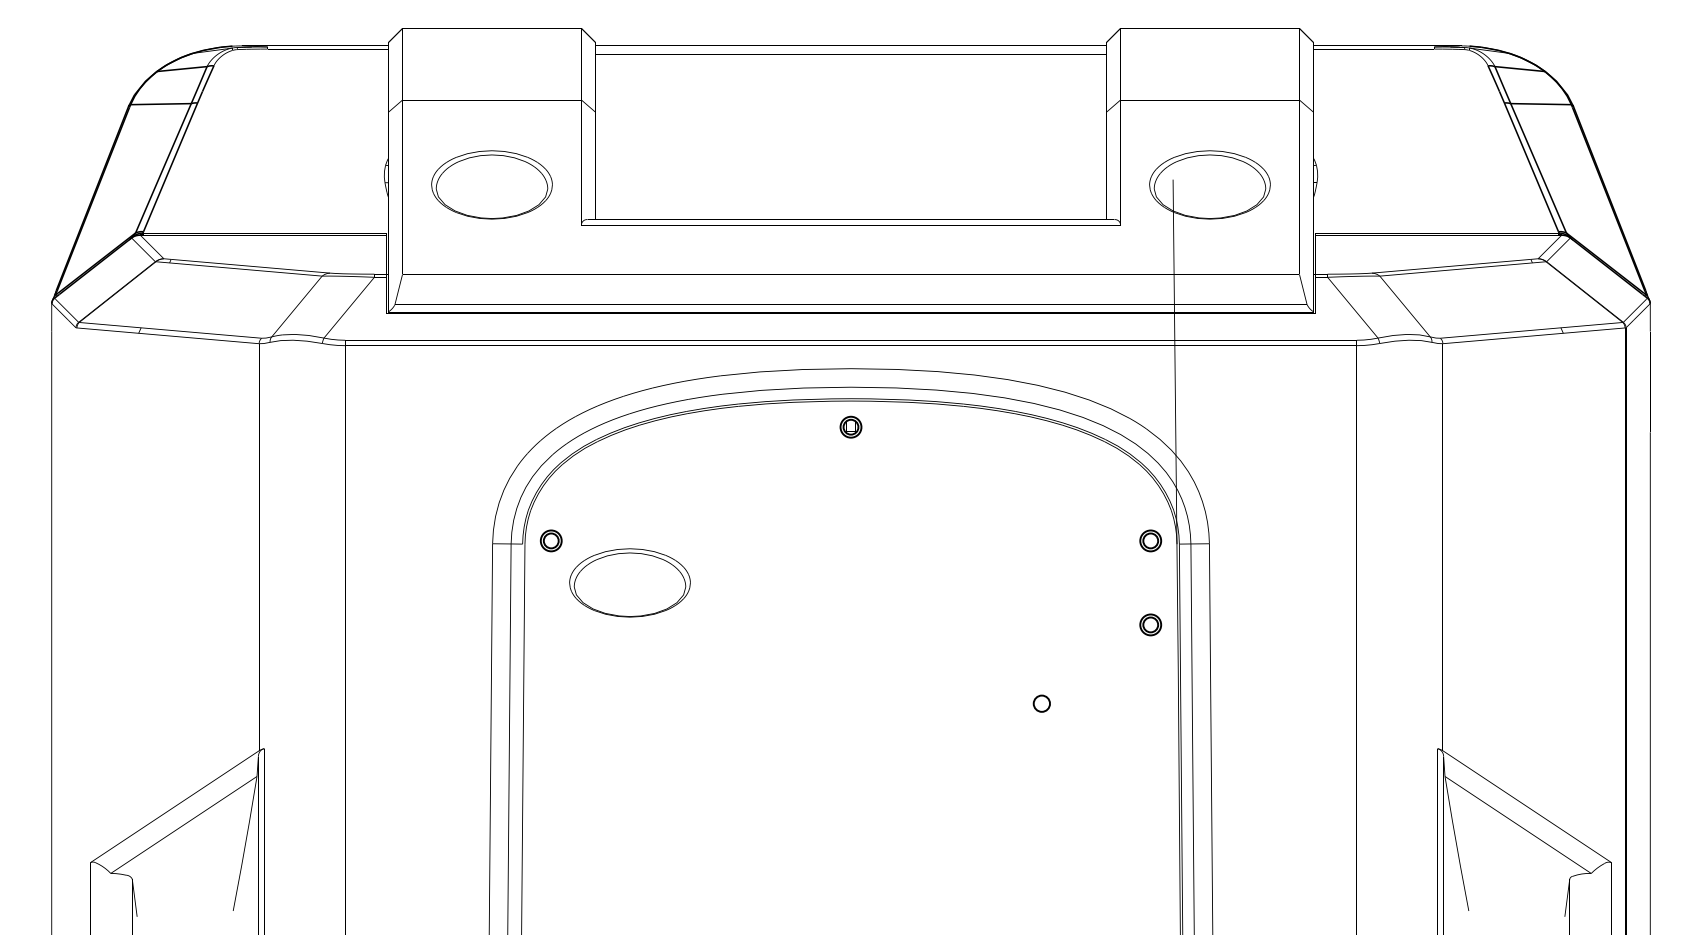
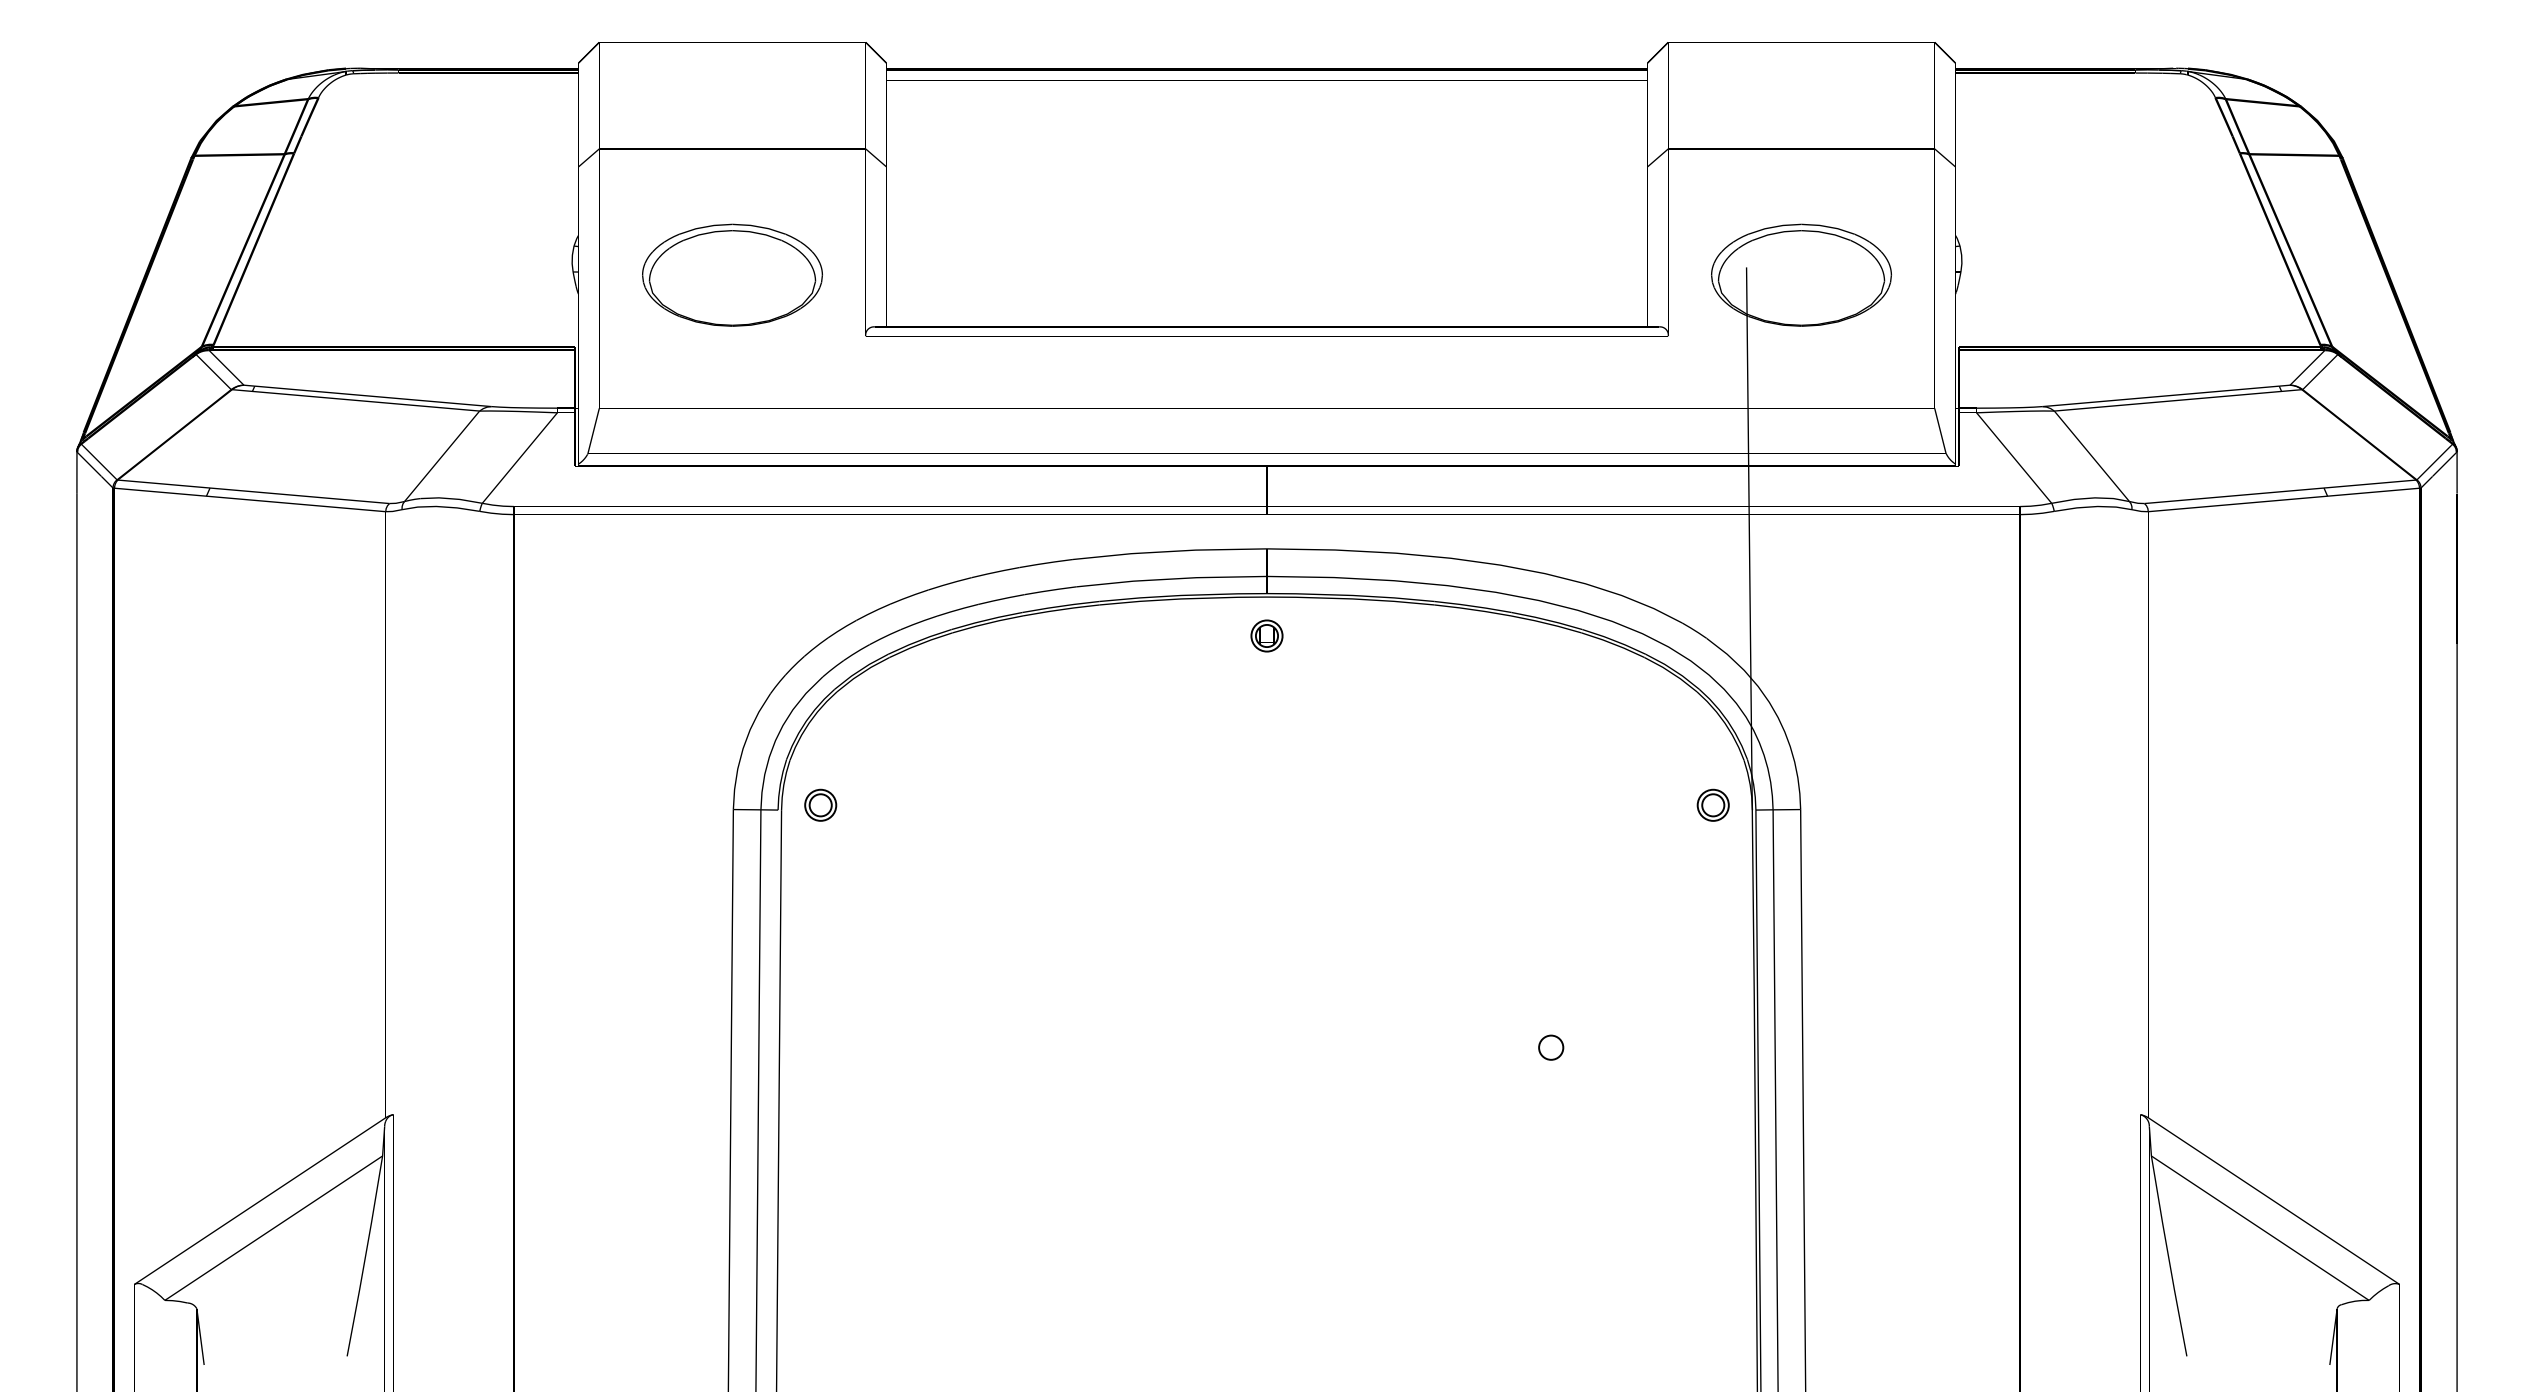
part: (629, 582) -> (937, 867), removed
part: (1150, 624) -> (1712, 929), removed

